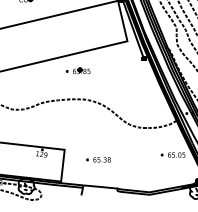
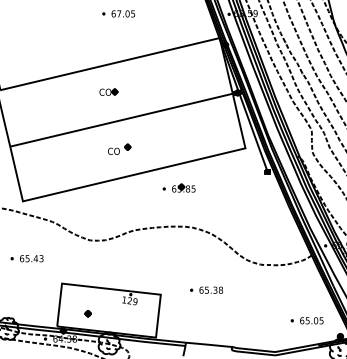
part: (34, 41) -> (119, 148), added
part: (172, 154) -> (306, 320), moved
part: (98, 159) -> (206, 289), moved
part: (10, 163) -> (87, 313), added

